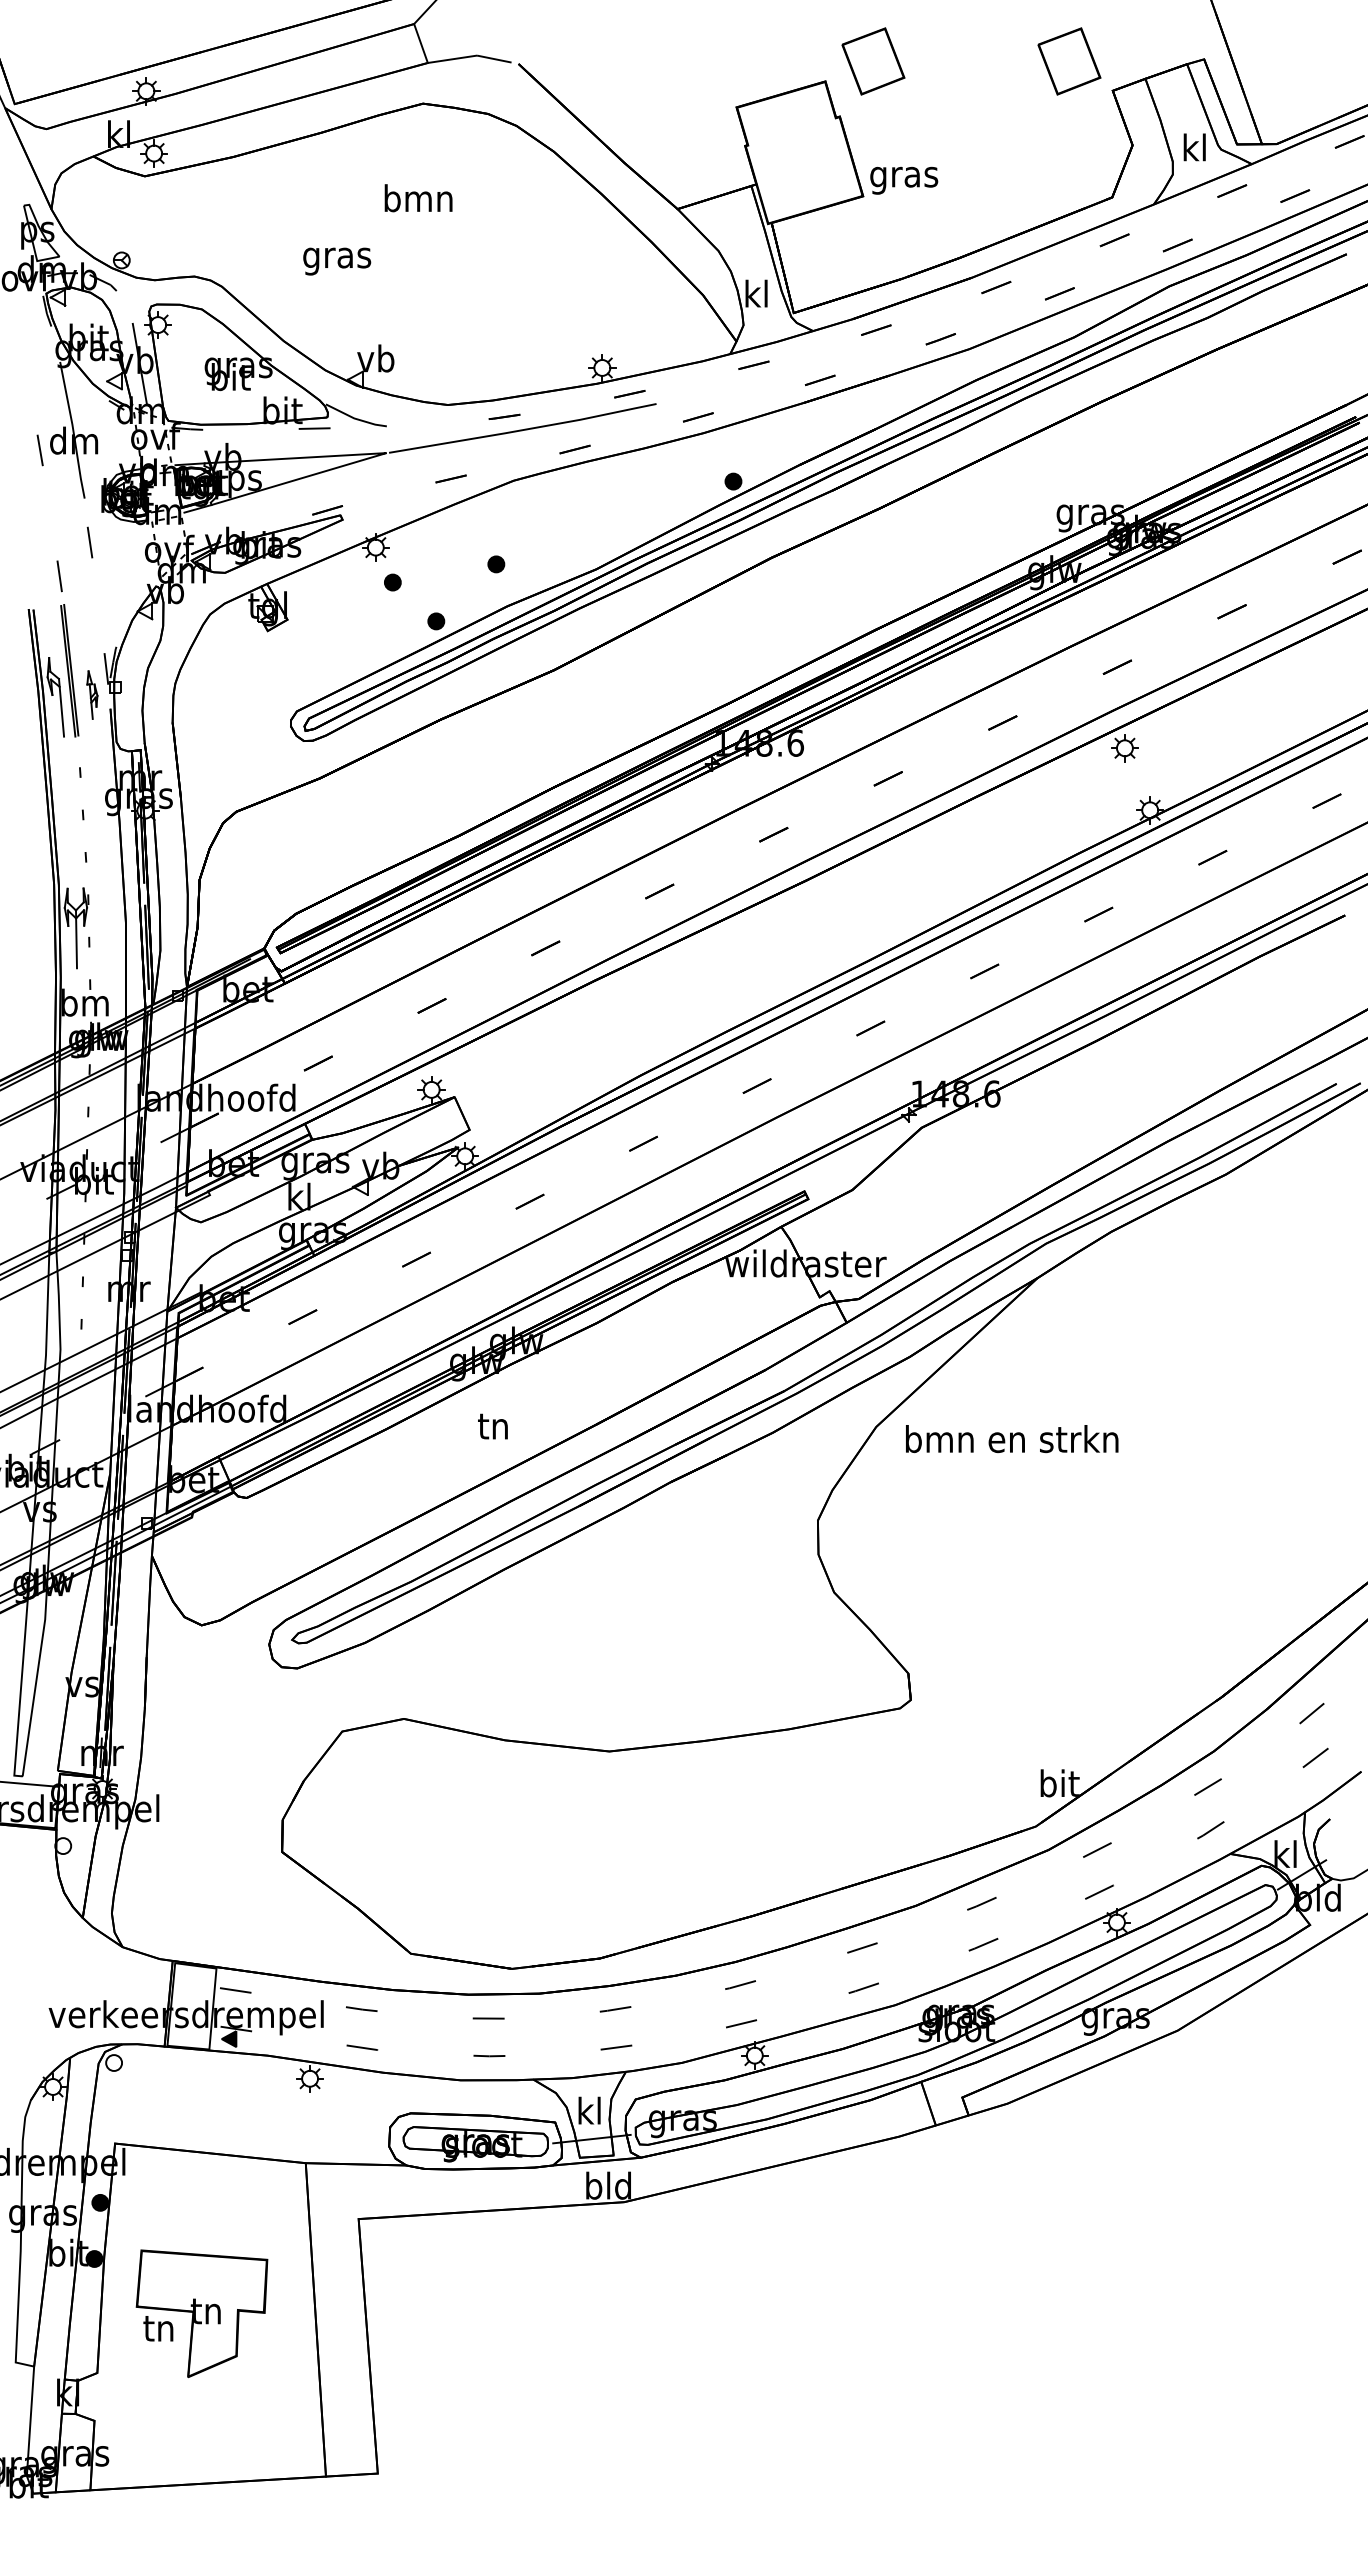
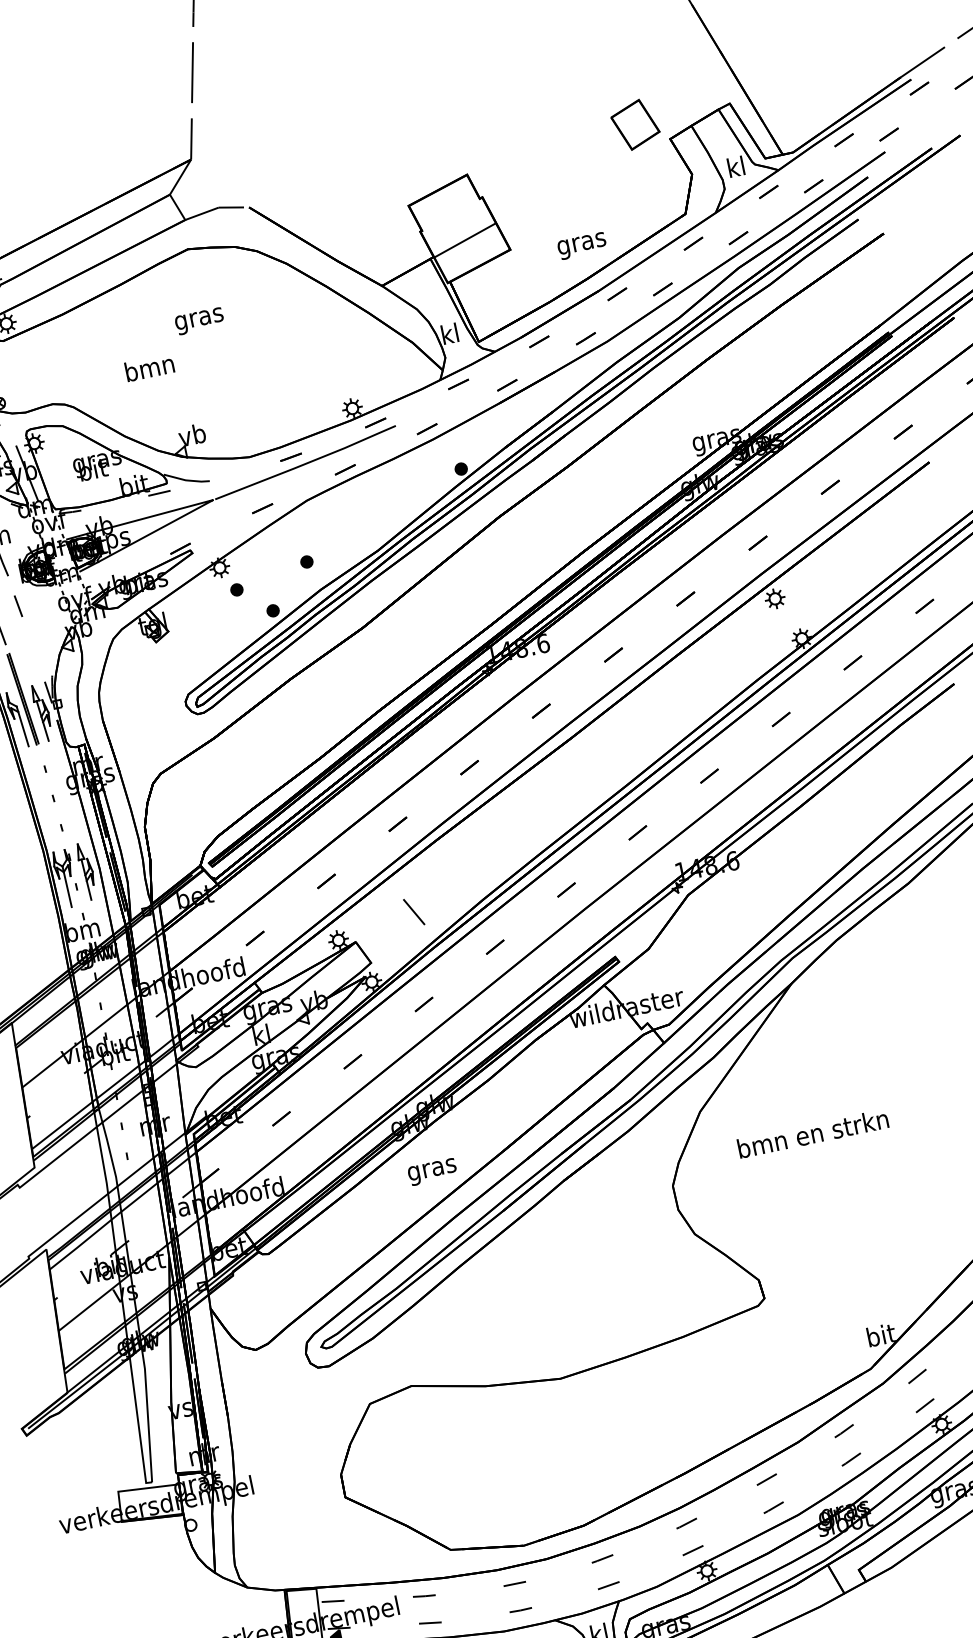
part: (873, 61) -> (497, 153), removed
line: (803, 170) -> (464, 240), added
text: (904, 180) -> (582, 245), moved
text: (418, 201) -> (199, 318), bmn -> gras
text: (337, 257) -> (150, 369), gras -> bmn
part: (92, 694) -> (42, 712), size x1.67
part: (107, 923) -> (86, 871), added
line: (542, 1072) -> (413, 911), added
text: (493, 1429) -> (431, 1169), tn -> gras
text: (1012, 1439) -> (813, 1133), moved

